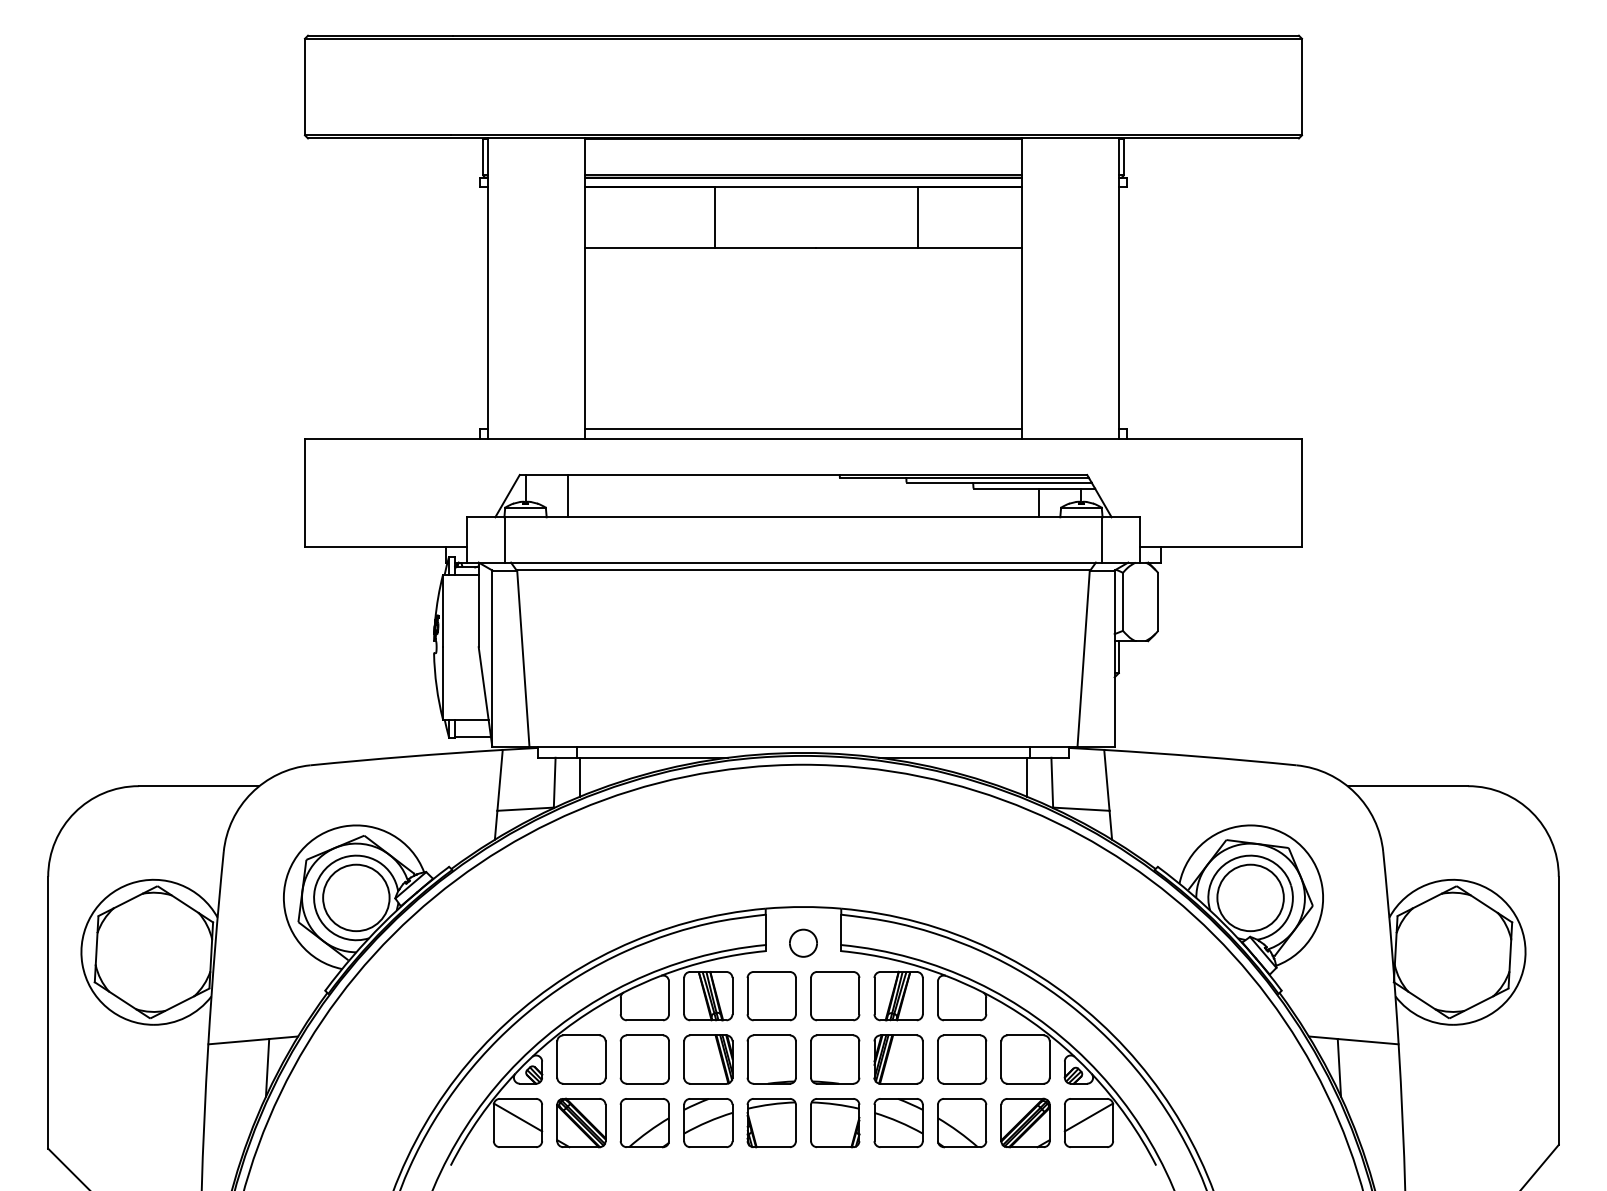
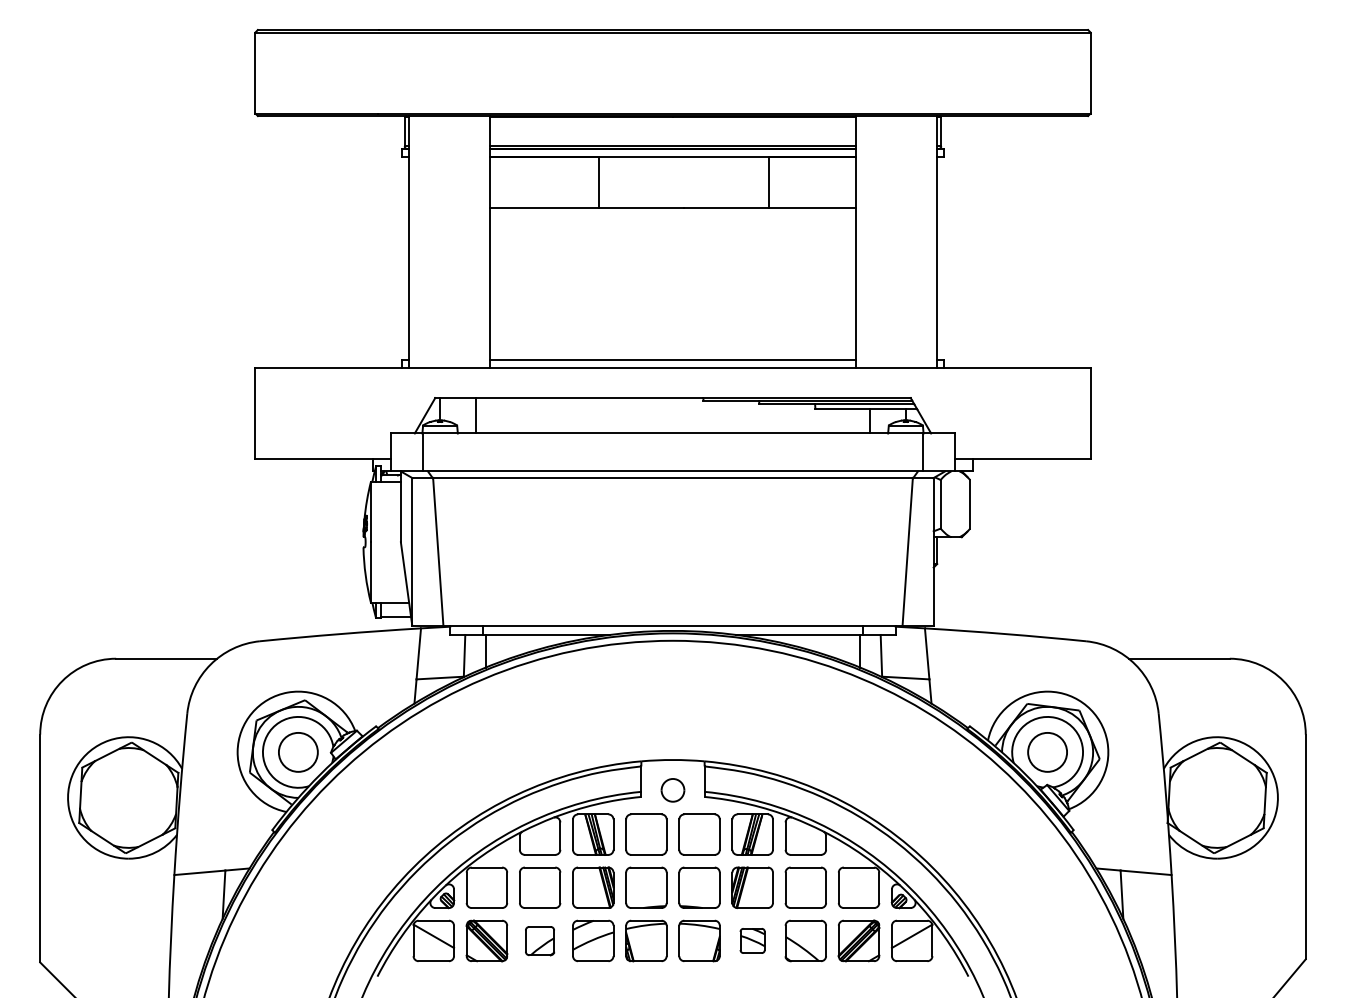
circle: (356, 897) -> (298, 752), size x0.7
circle: (1250, 897) -> (1047, 752), size x0.7
part: (898, 1122) -> (752, 940), size x0.6
part: (644, 1123) -> (539, 941), size x0.7

